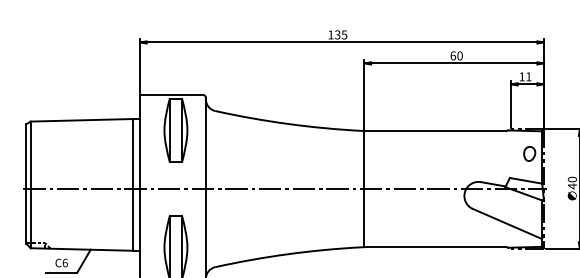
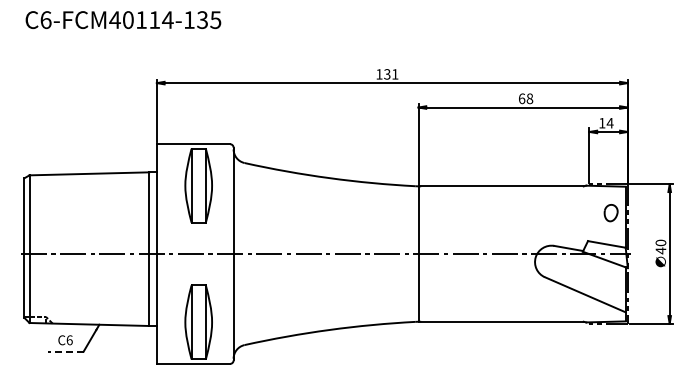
text: (344, 35) -> (395, 74), 135 -> 131
text: (459, 55) -> (529, 98), 60 -> 68
text: (528, 77) -> (609, 123), 11 -> 14
line: (61, 272) -> (65, 351), solid -> dashed

